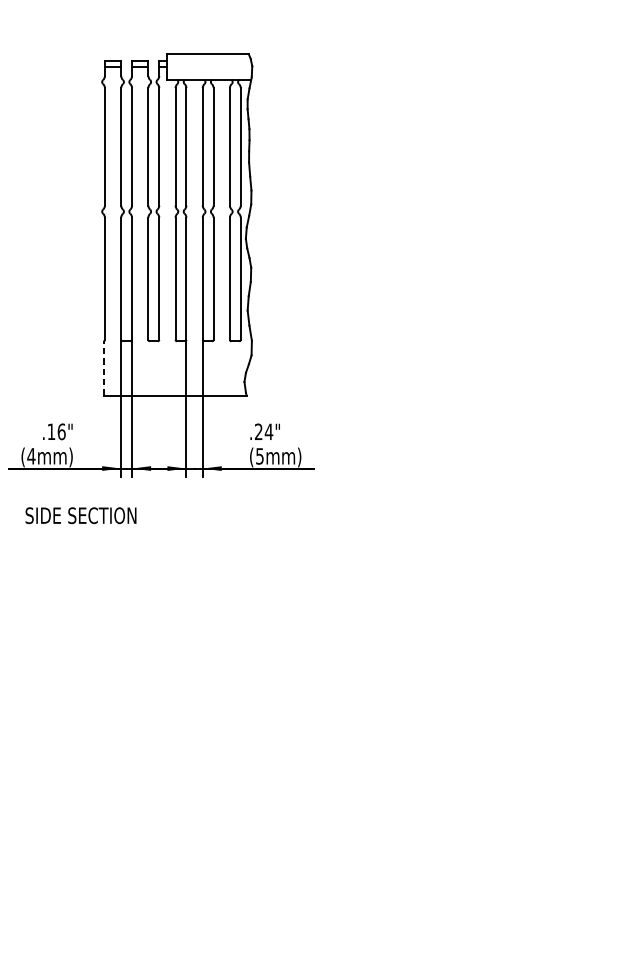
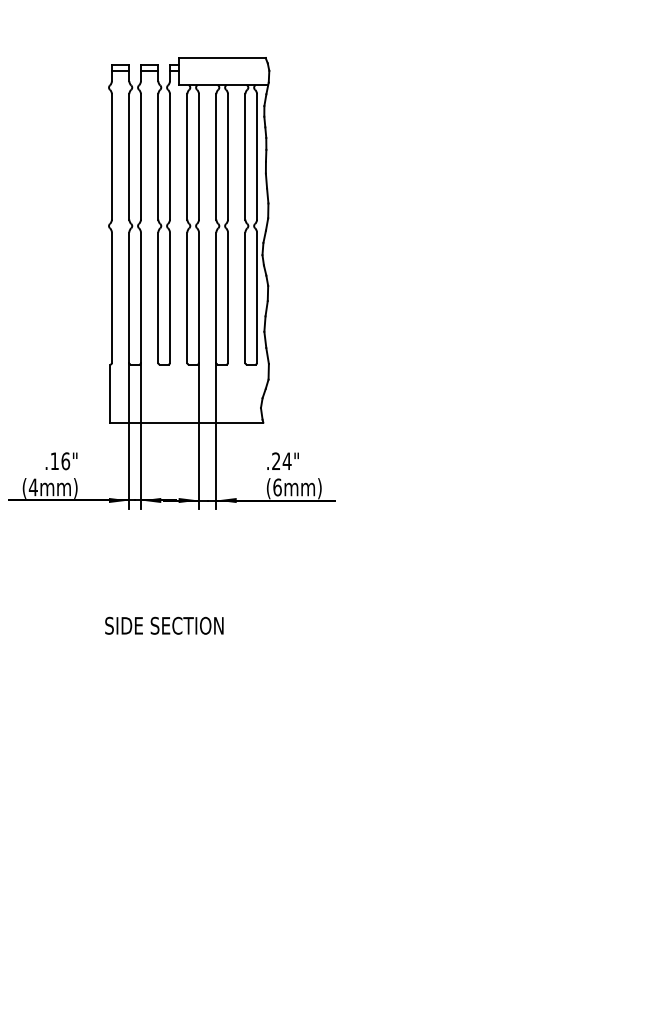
line: (103, 368) -> (110, 393), dashed -> solid
text: (259, 456) -> (277, 487), (5mm) -> (6mm)
text: (81, 515) -> (164, 625), moved

